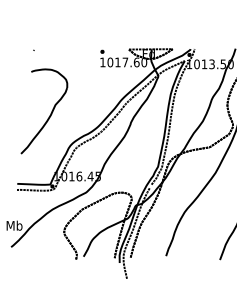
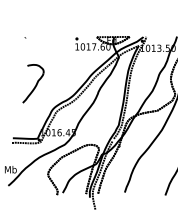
part: (44, 111) -> (33, 83), size x0.6

